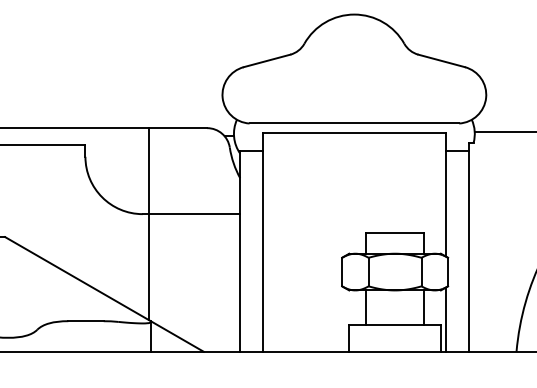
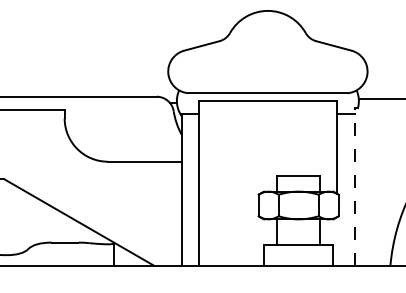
line: (148, 223) -> (112, 168), removed
line: (469, 247) -> (354, 186), solid -> dashed
line: (445, 319) -> (336, 241), removed

